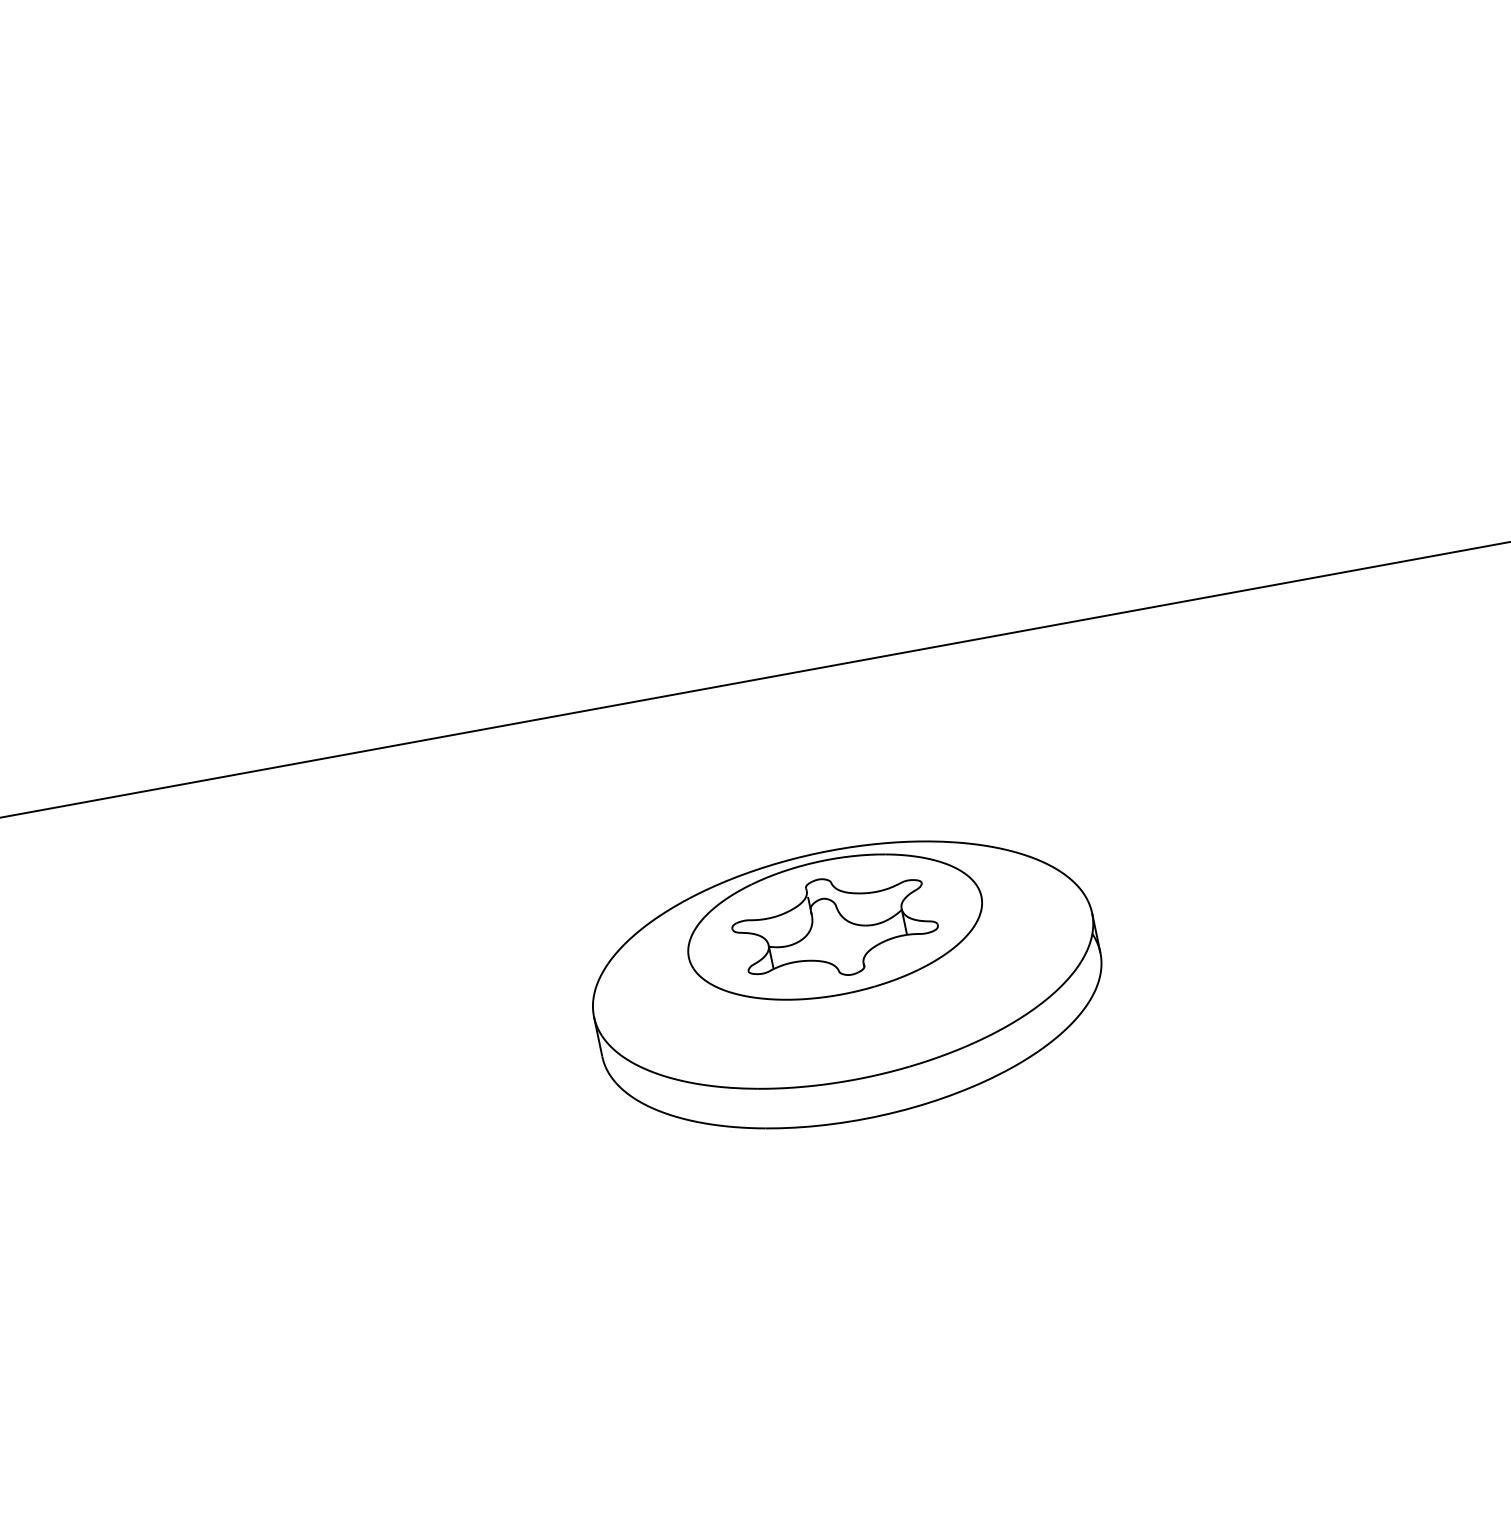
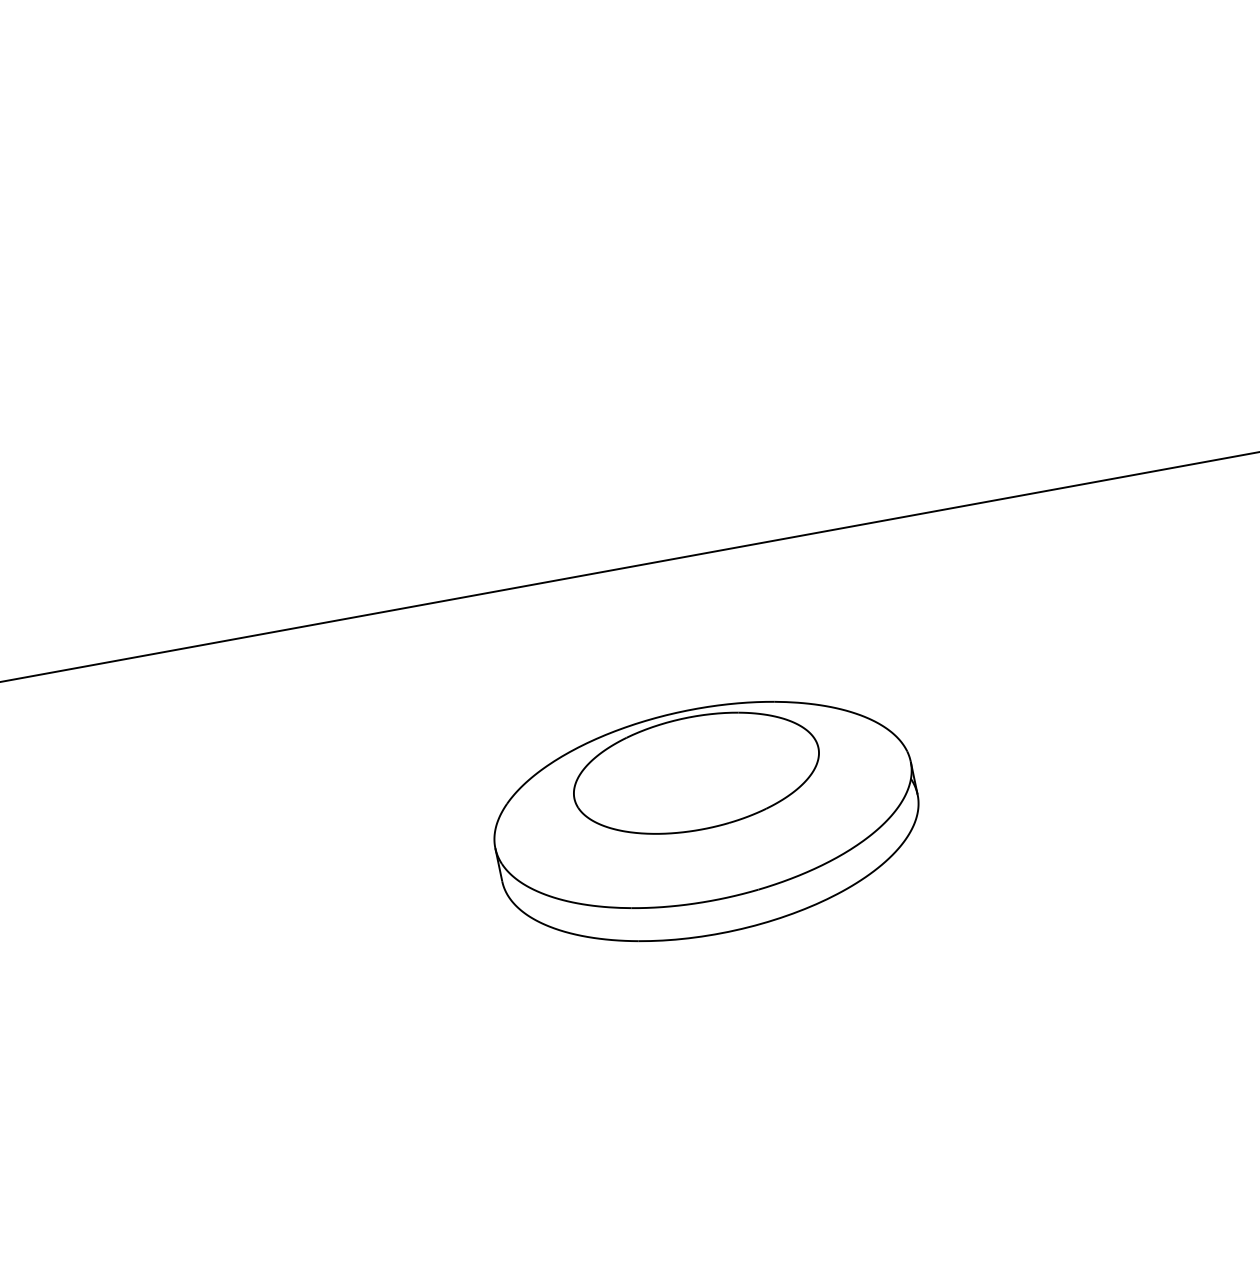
part: (834, 926) -> (695, 772), removed

